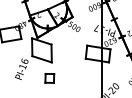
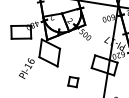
part: (49, 78) -> (73, 82), moved

